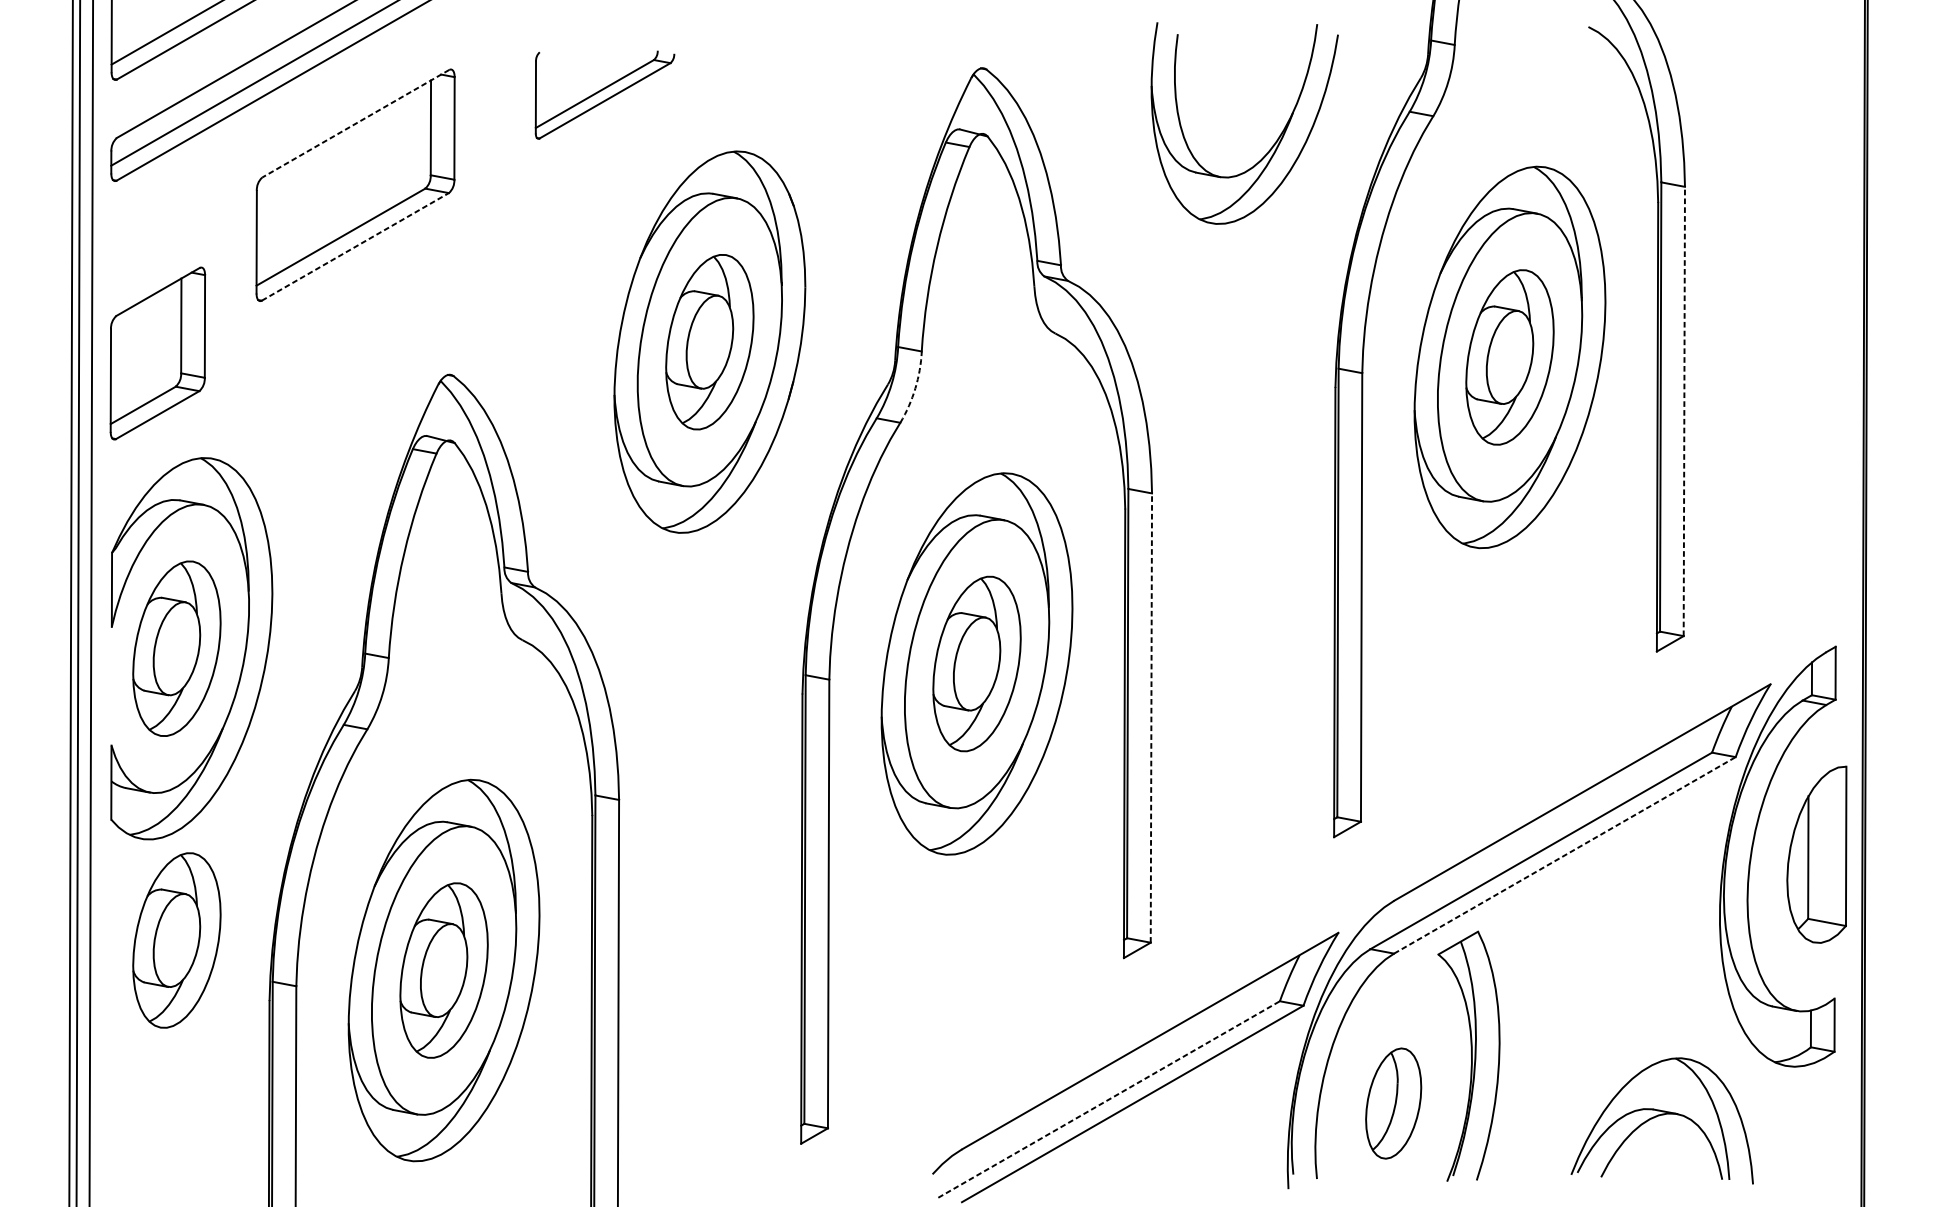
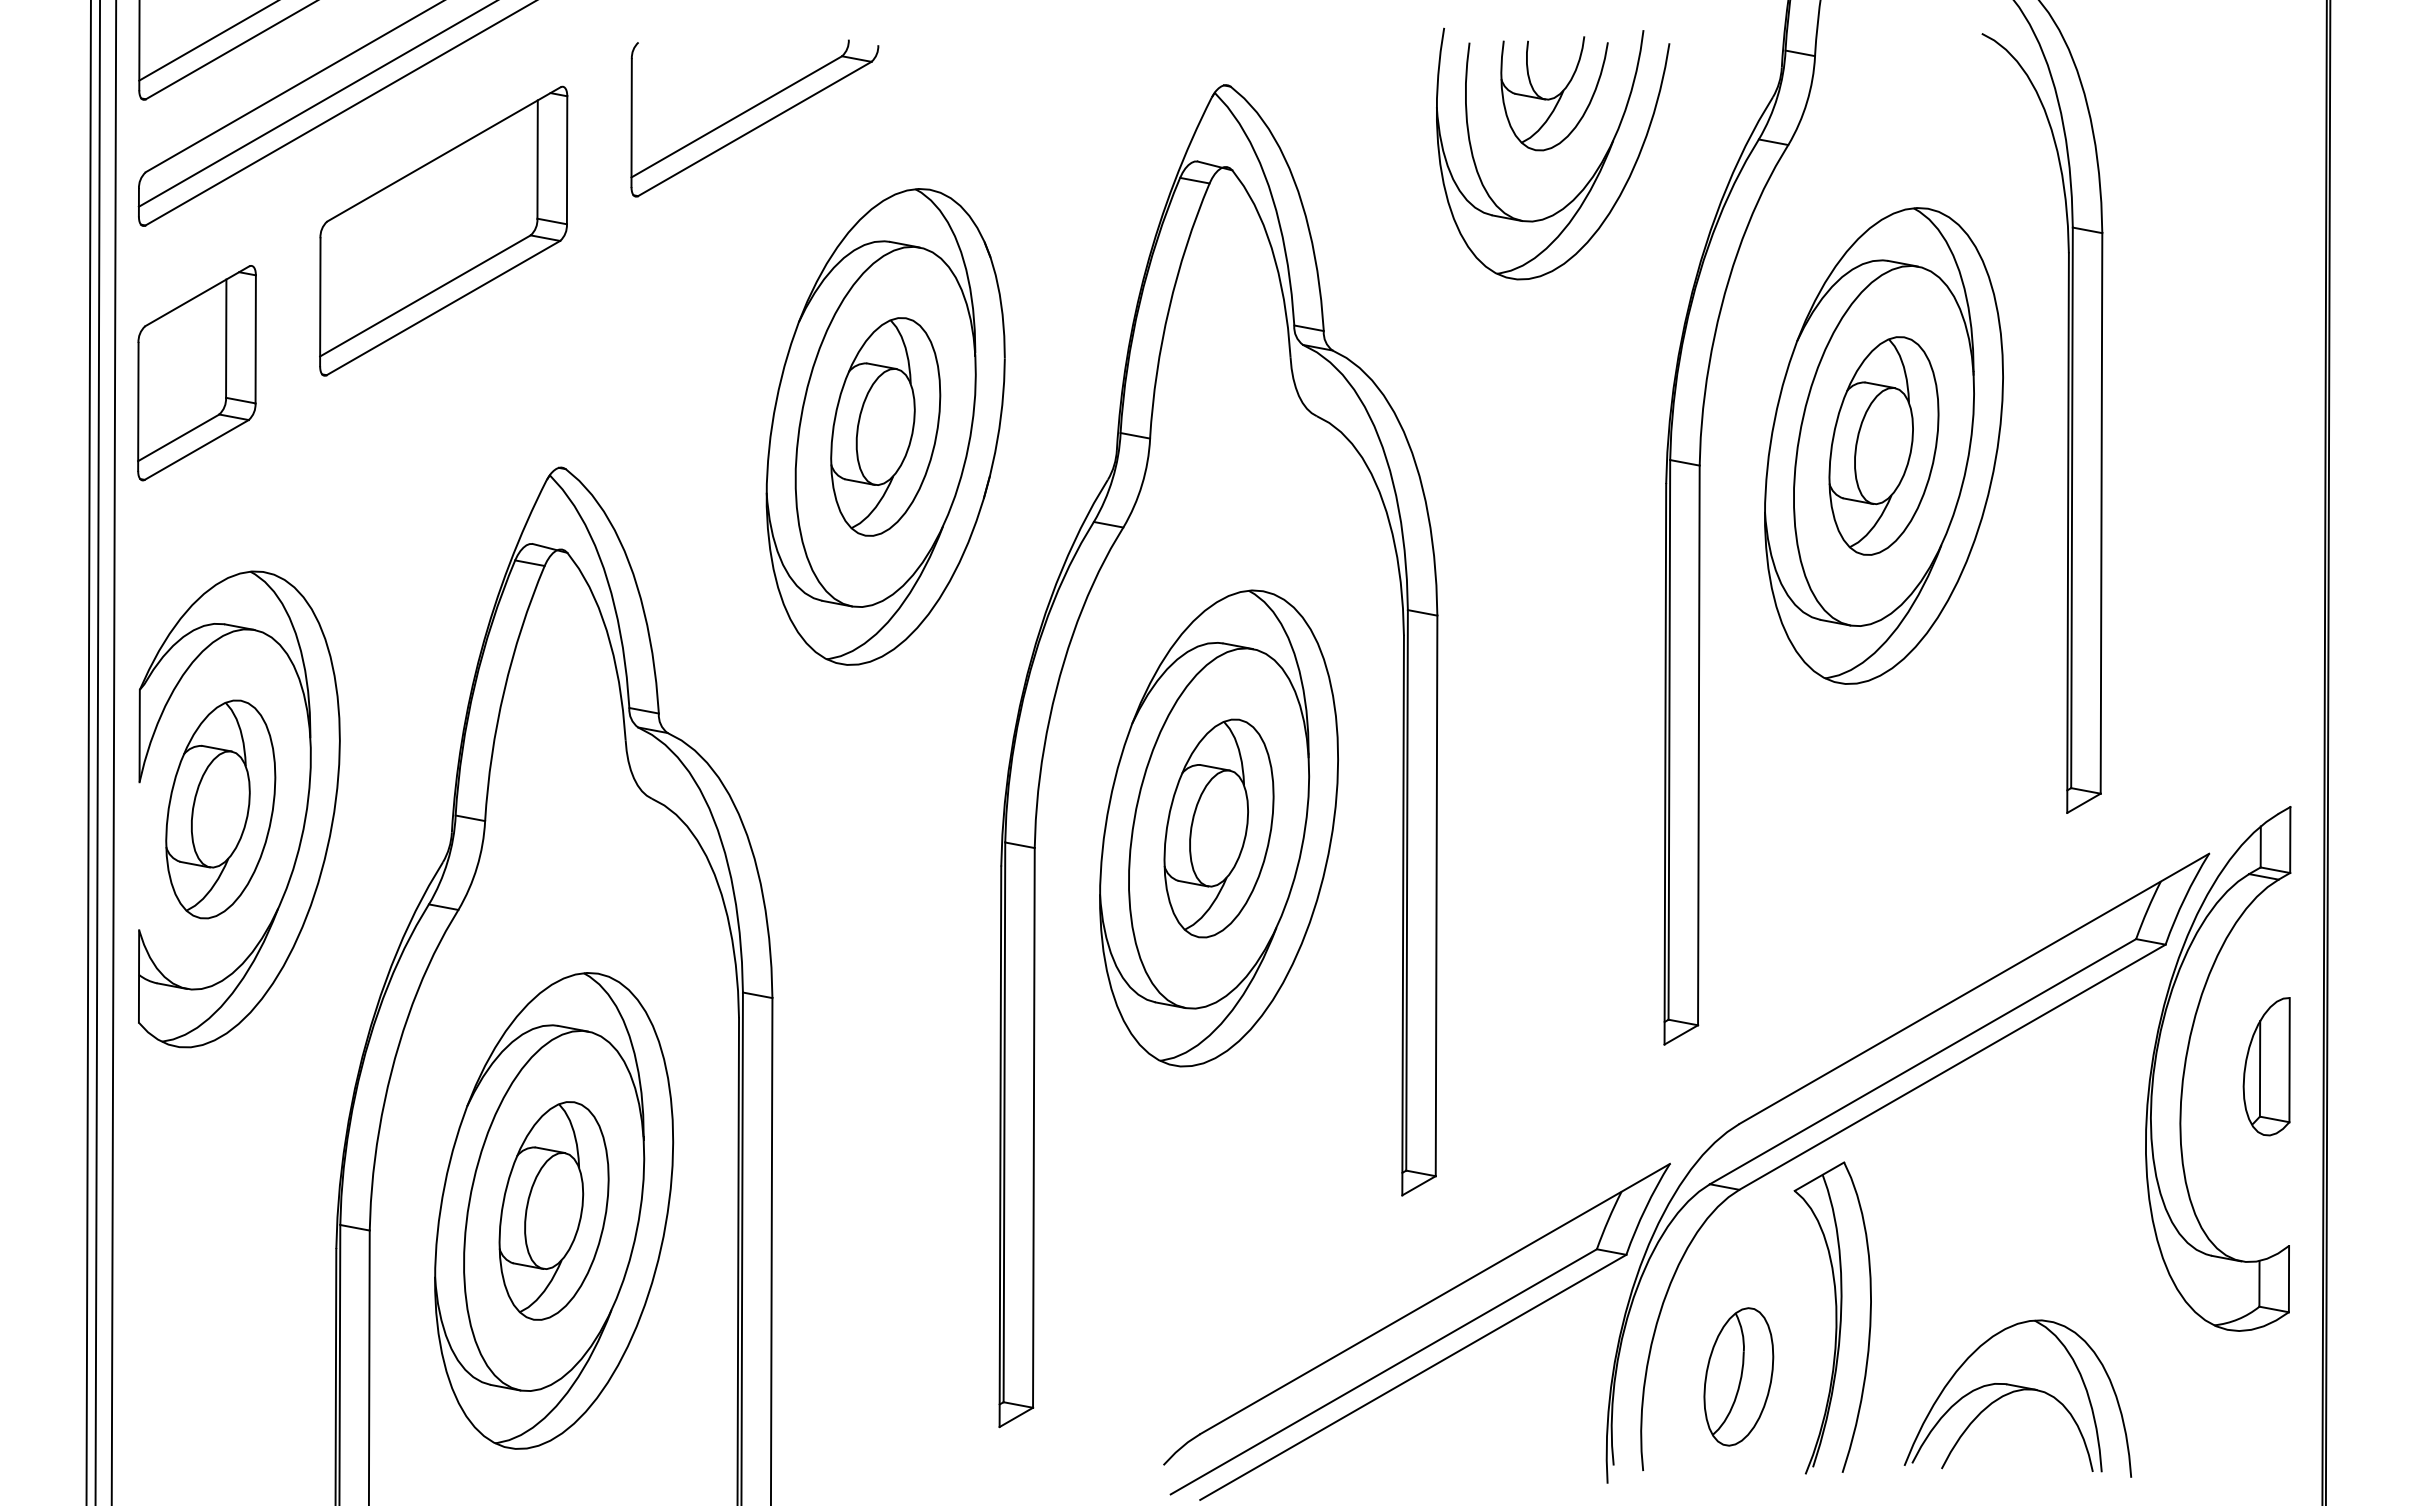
part: (1245, 74) -> (1554, 93), added
part: (604, 94) -> (754, 118), size x1.43
line: (355, 123) -> (443, 154), dashed -> solid
line: (355, 247) -> (443, 308), dashed -> solid
part: (157, 353) -> (196, 373), moved
arc: (915, 388) -> (1142, 484), dashed -> solid
line: (1684, 410) -> (2101, 512), dashed -> solid
line: (1151, 717) -> (1436, 895), dashed -> solid
part: (1816, 854) -> (2266, 1066), size x0.62
line: (1564, 855) -> (1952, 1067), dashed -> solid
part: (176, 940) -> (220, 1173), removed
line: (1108, 1099) -> (1383, 1371), dashed -> solid
part: (1660, 1116) -> (2015, 1392), moved

